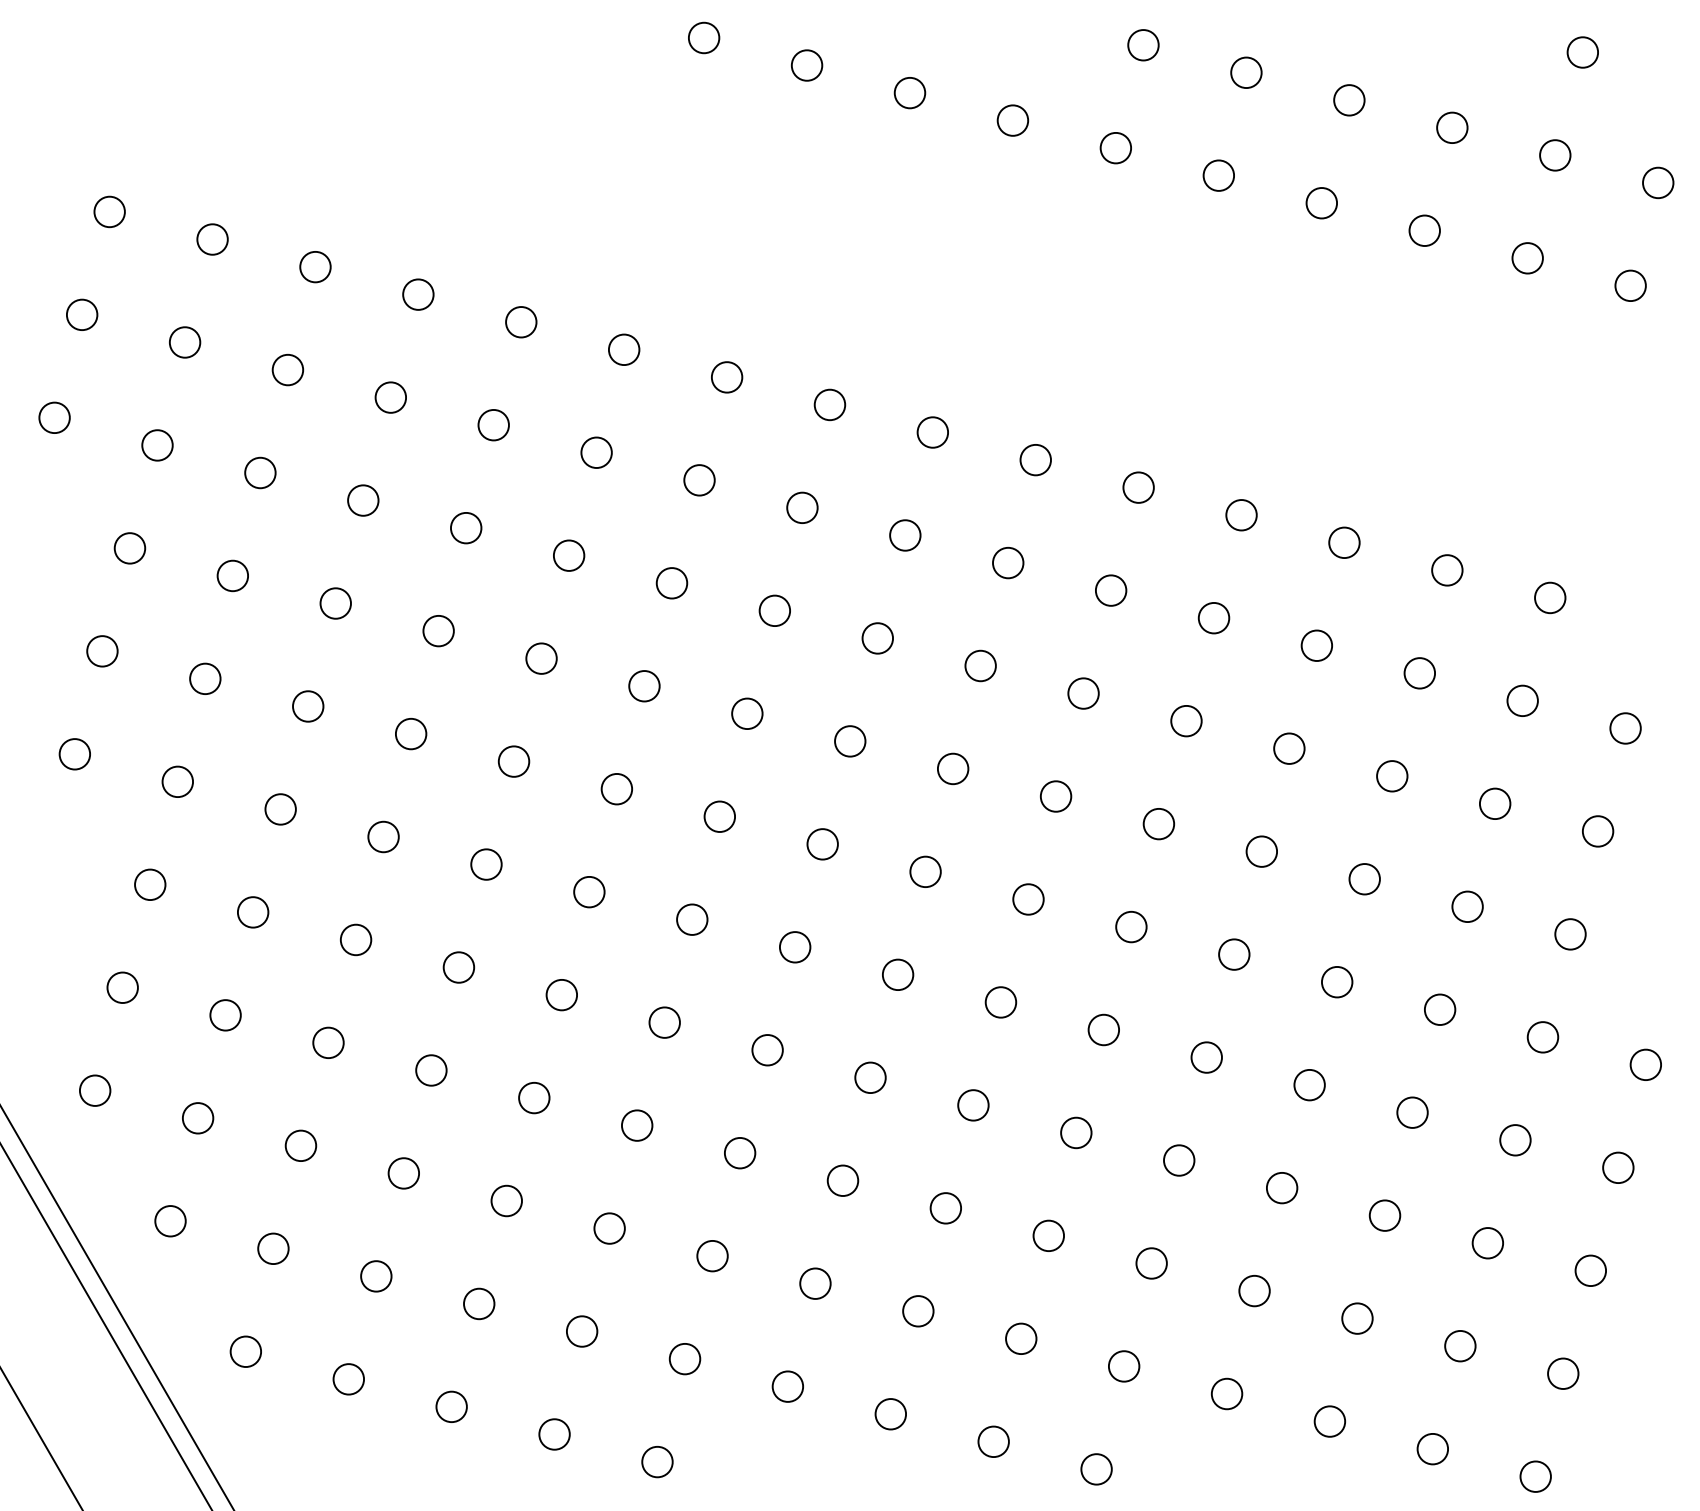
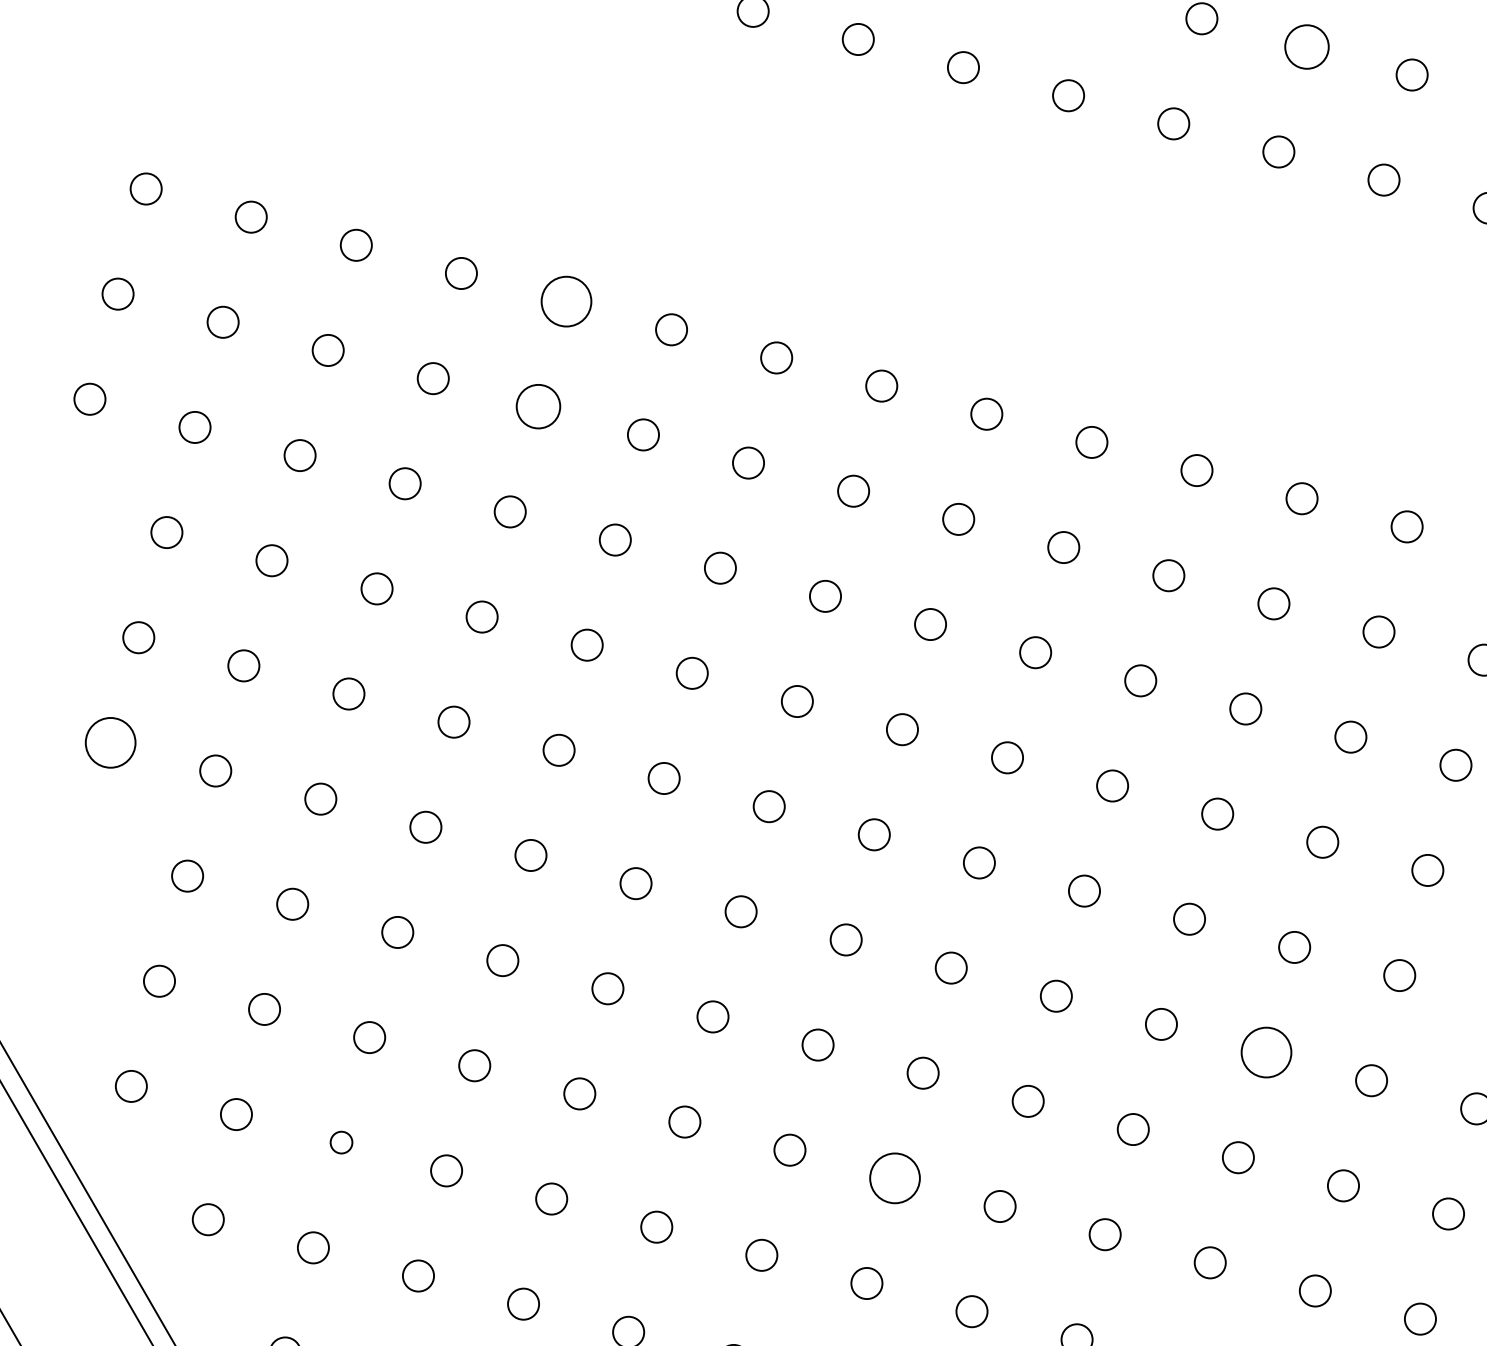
circle: (1246, 72) -> (1307, 46), size x1.4
circle: (521, 322) -> (566, 301), size x1.6
circle: (493, 425) -> (538, 407), size x1.4
circle: (74, 754) -> (110, 743), size x1.6
circle: (1206, 1057) -> (1266, 1052), size x1.6
circle: (300, 1145) -> (341, 1142), size x0.7
circle: (842, 1180) -> (894, 1178), size x1.6

